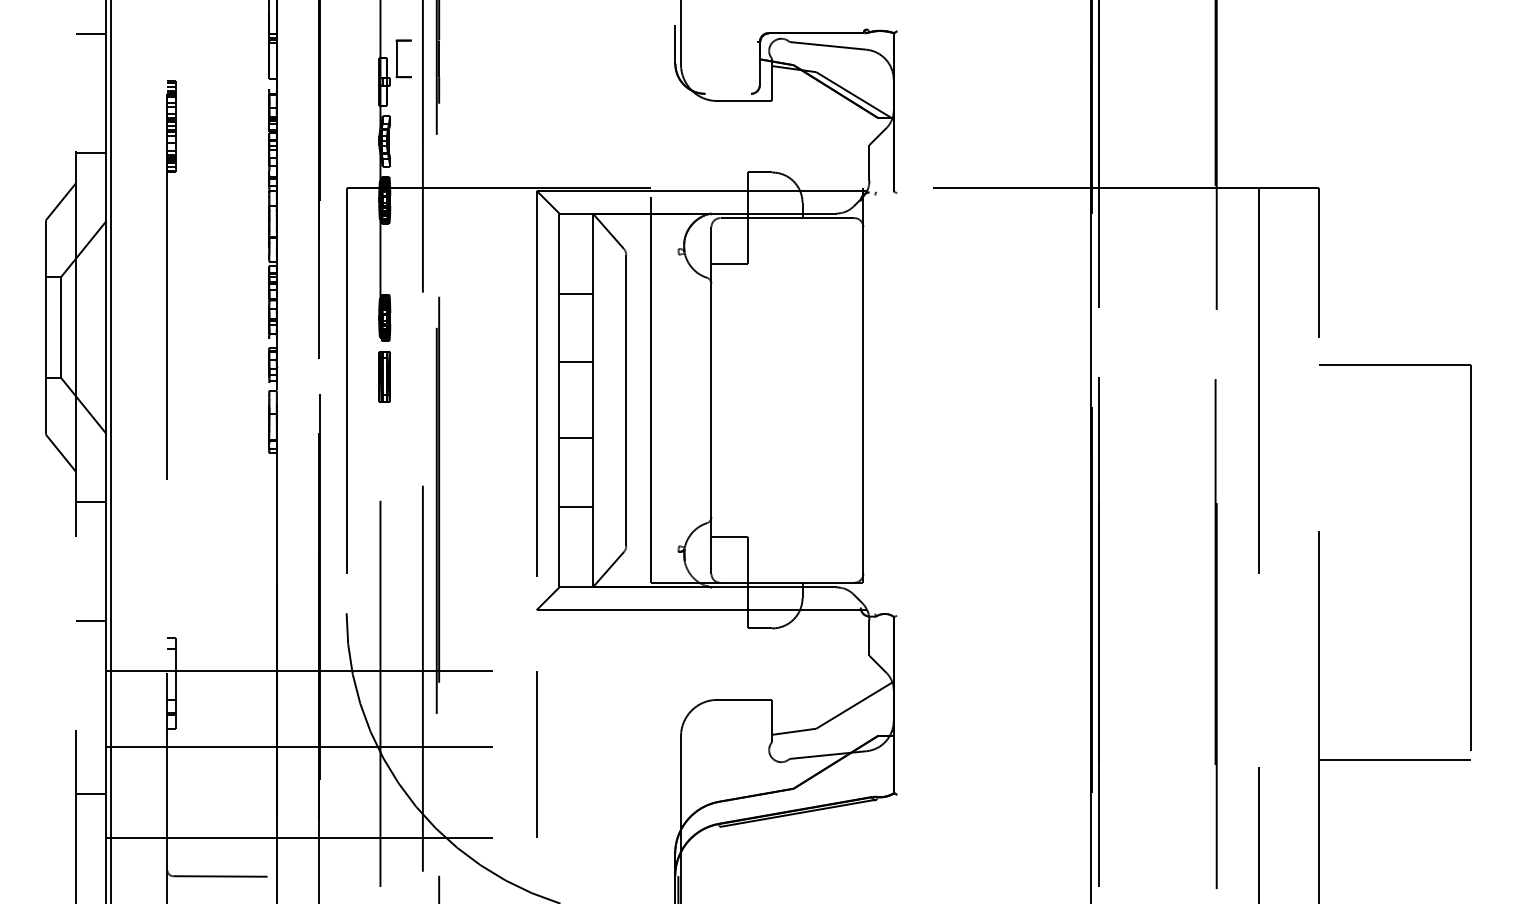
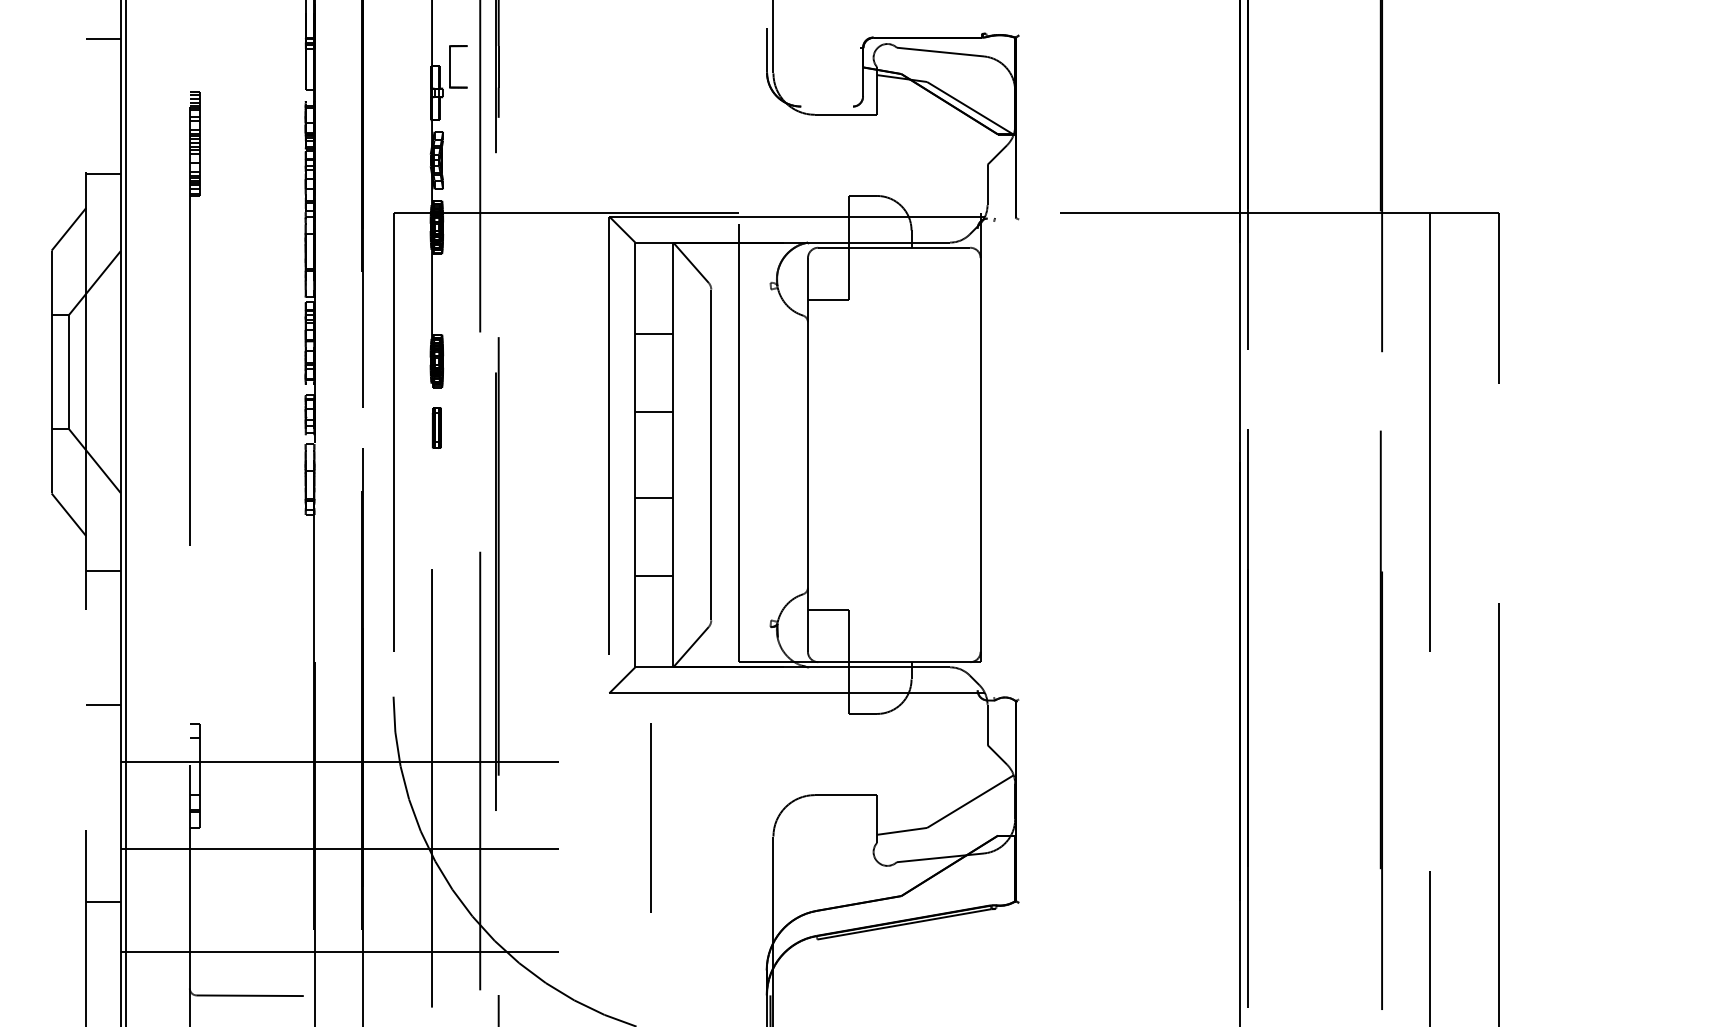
part: (384, 376) -> (436, 427), size x0.7
part: (1470, 556) -> (1670, 632), removed
line: (535, 753) -> (650, 817), moved
line: (1394, 760) -> (1584, 863), removed

